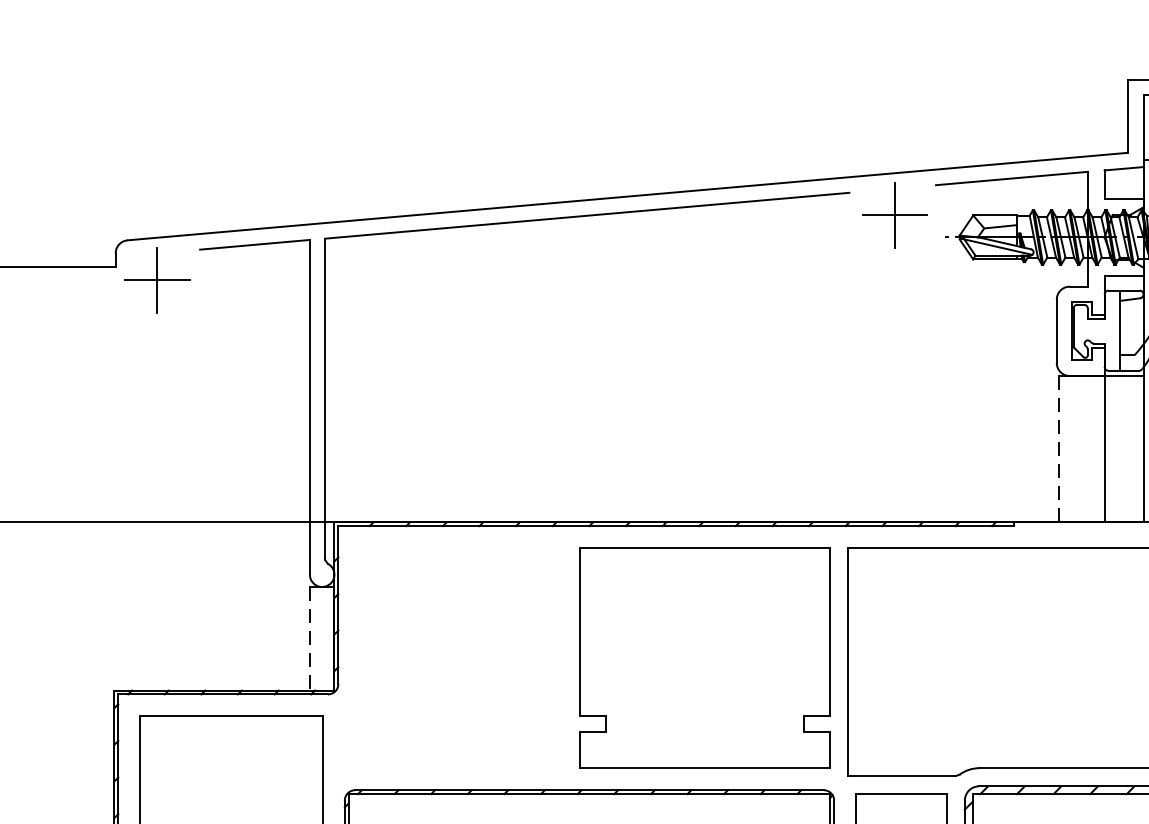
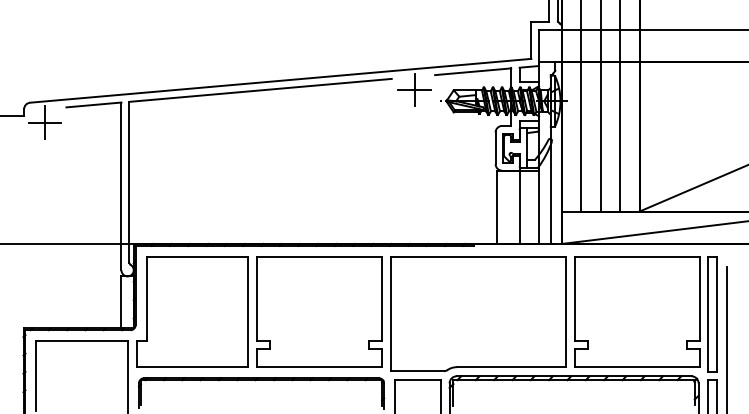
line: (1058, 449) -> (496, 207), dashed -> solid
line: (309, 639) -> (121, 302), dashed -> solid
part: (451, 657) -> (192, 311), added

